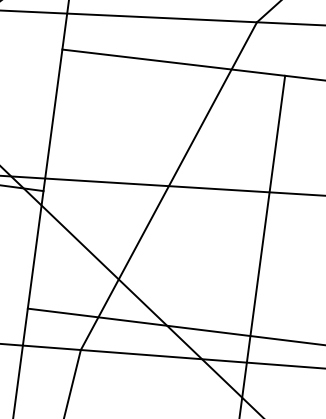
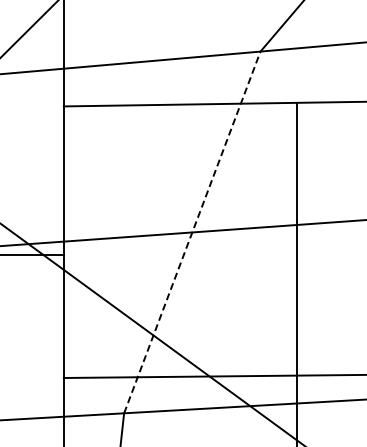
line: (169, 185) -> (192, 231), solid -> dashed

